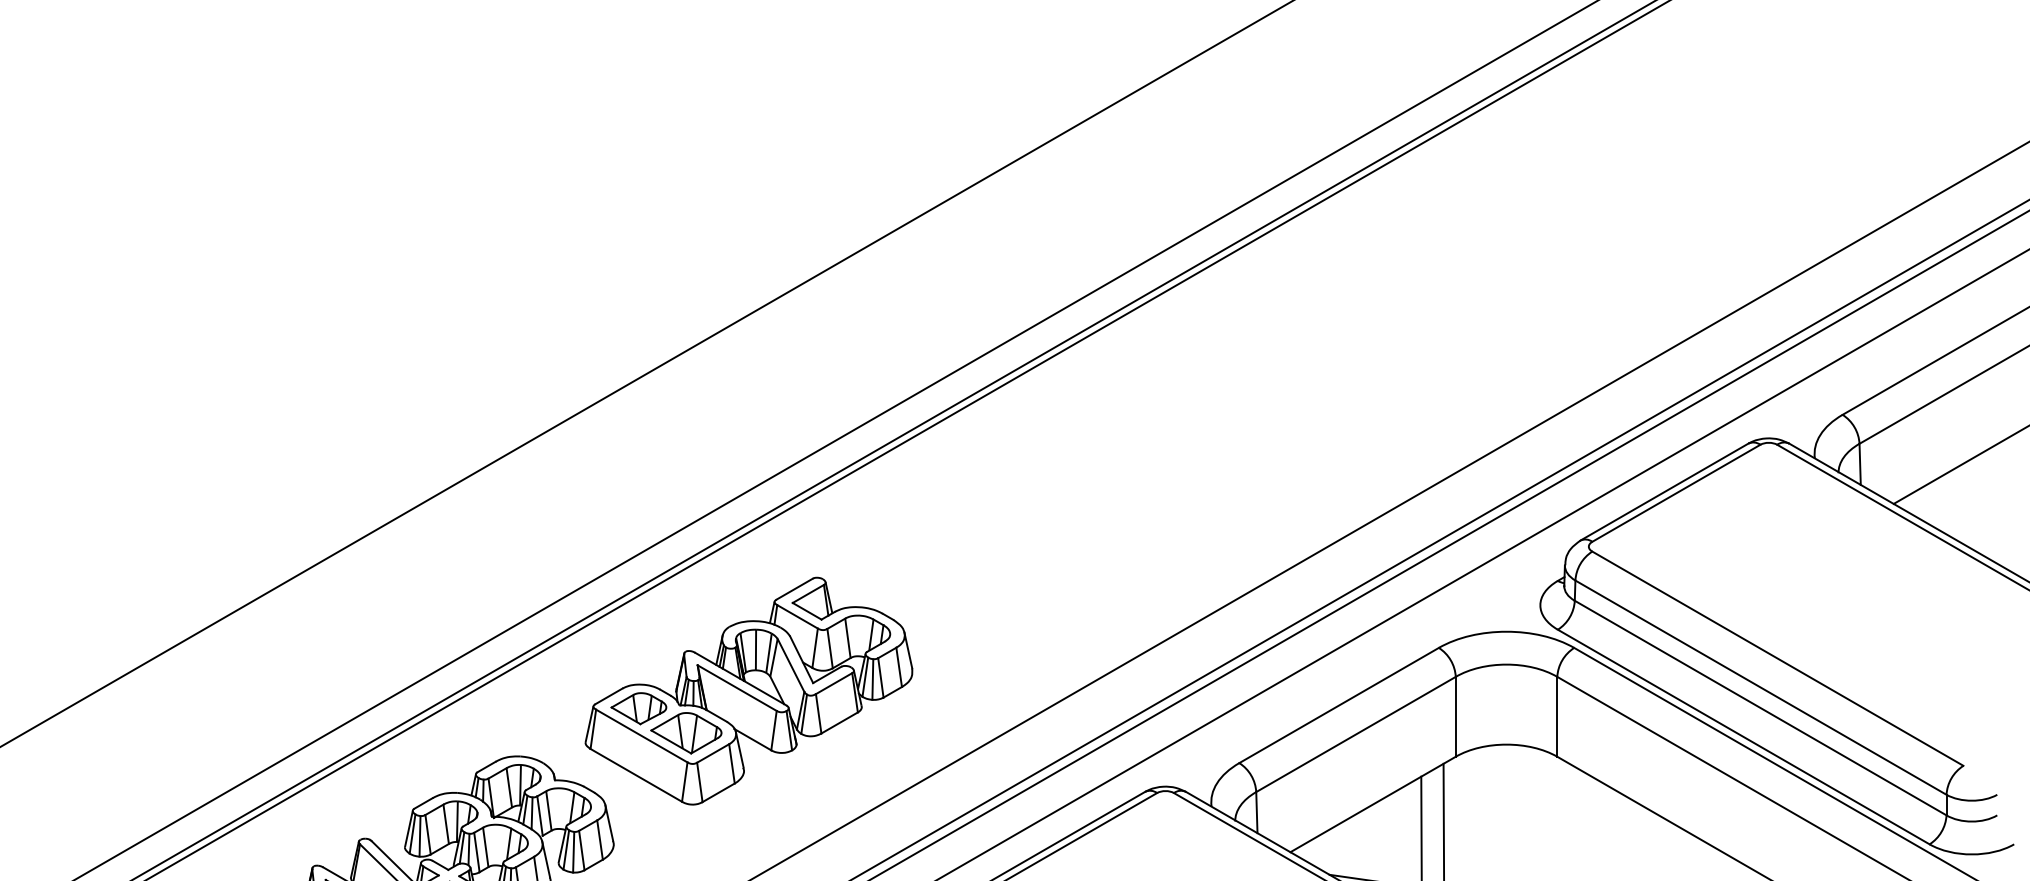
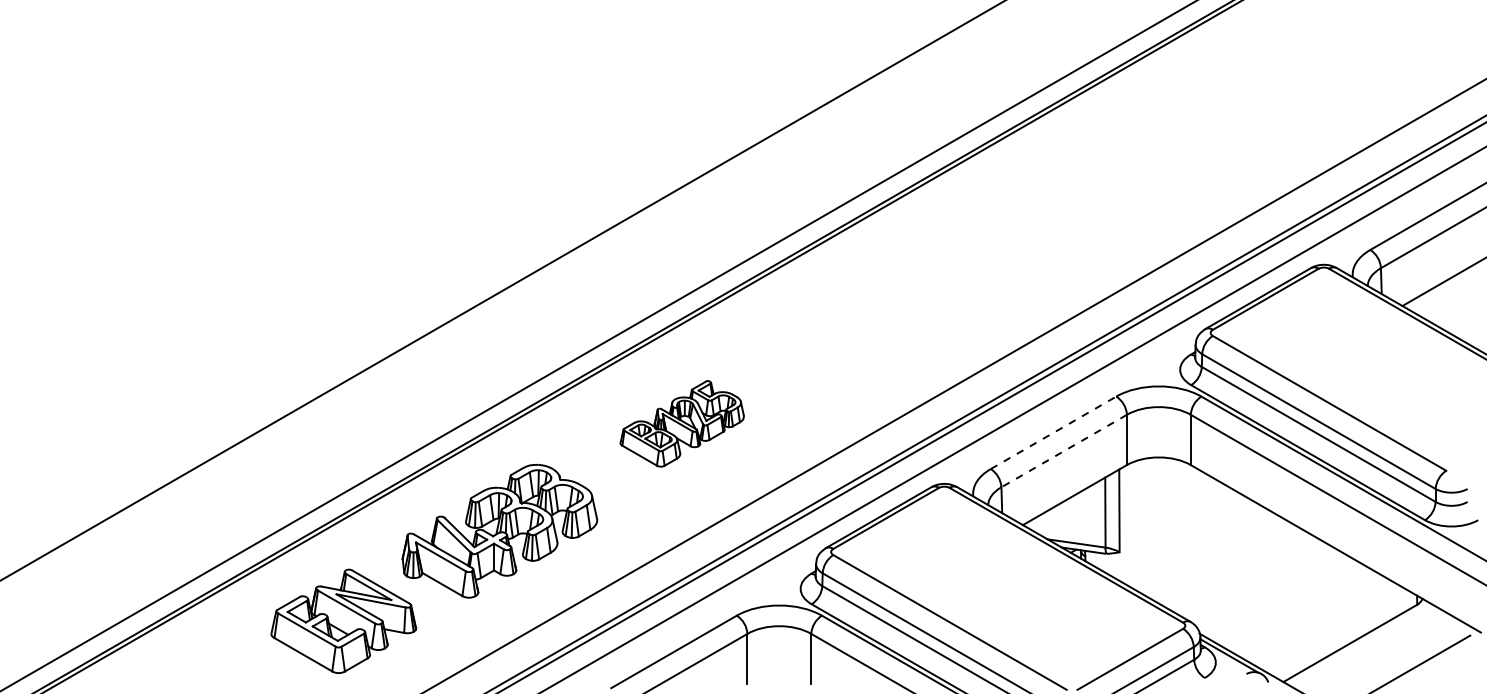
part: (747, 690) -> (681, 423), size x0.6
line: (1339, 704) -> (1053, 432), solid -> dashed
line: (1354, 735) -> (1063, 451), solid -> dashed

